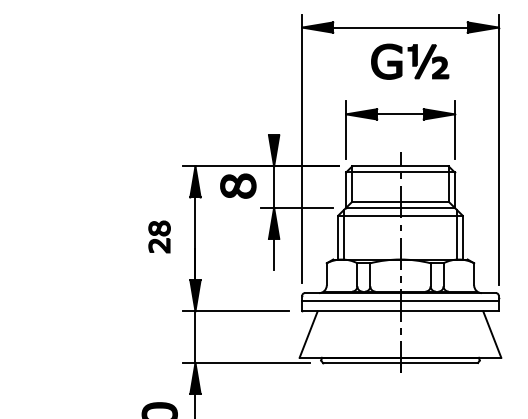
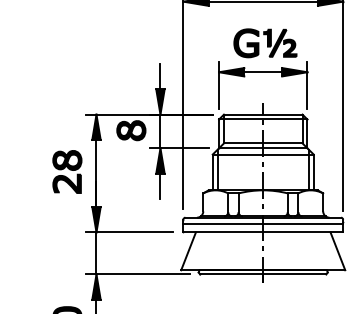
part: (410, 61) -> (265, 43), moved
line: (274, 119) -> (160, 76), added
part: (159, 236) -> (67, 171), size x1.67

